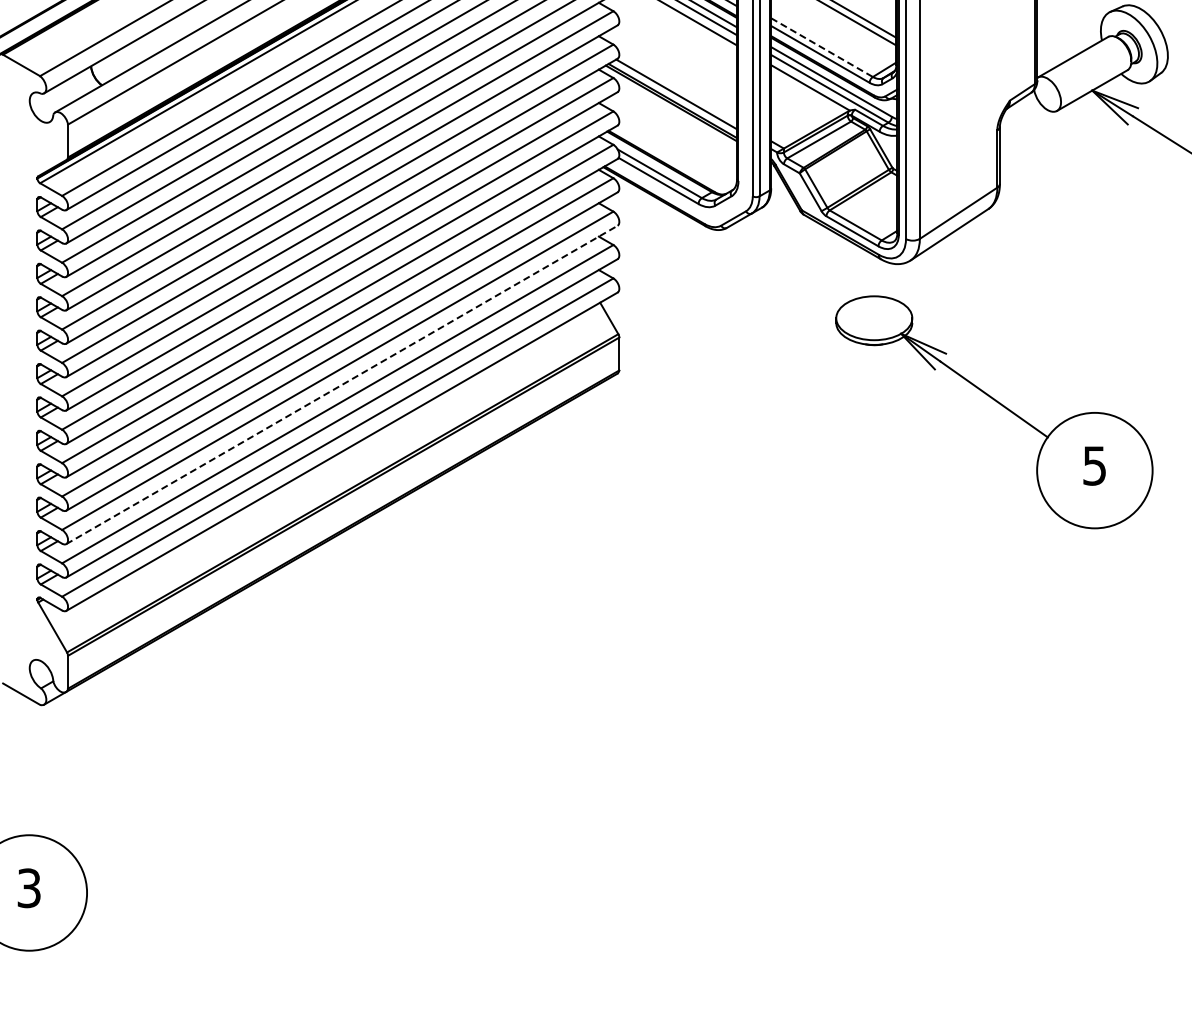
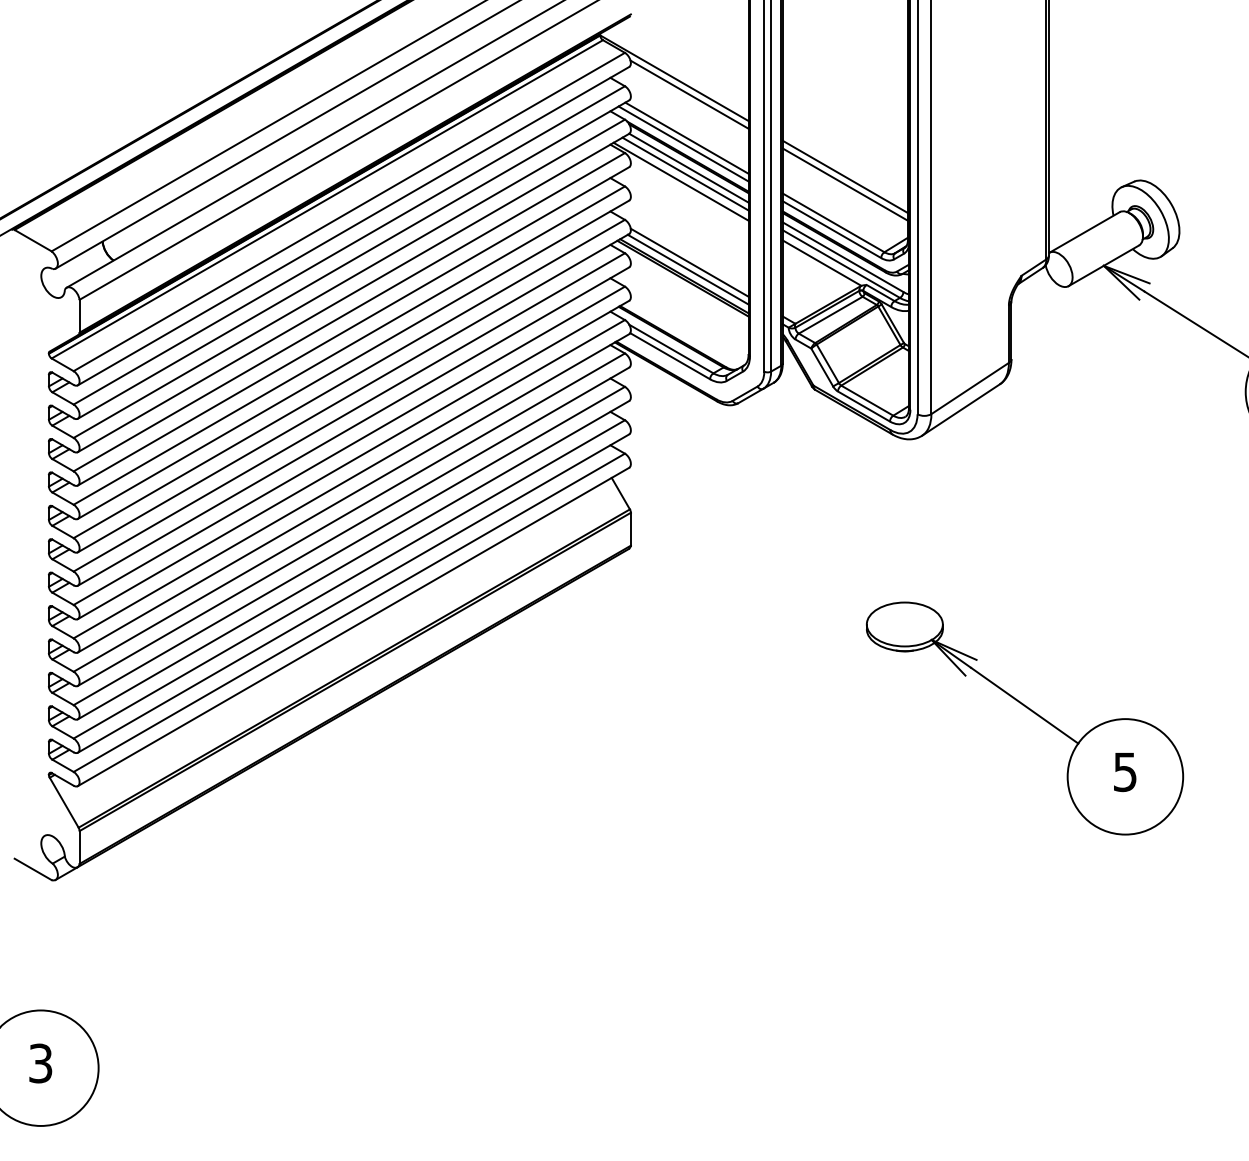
line: (821, 47) -> (833, 222), dashed -> solid
line: (677, 87) -> (689, 262), added
line: (341, 384) -> (353, 559), dashed -> solid
part: (998, 404) -> (1029, 710), moved

